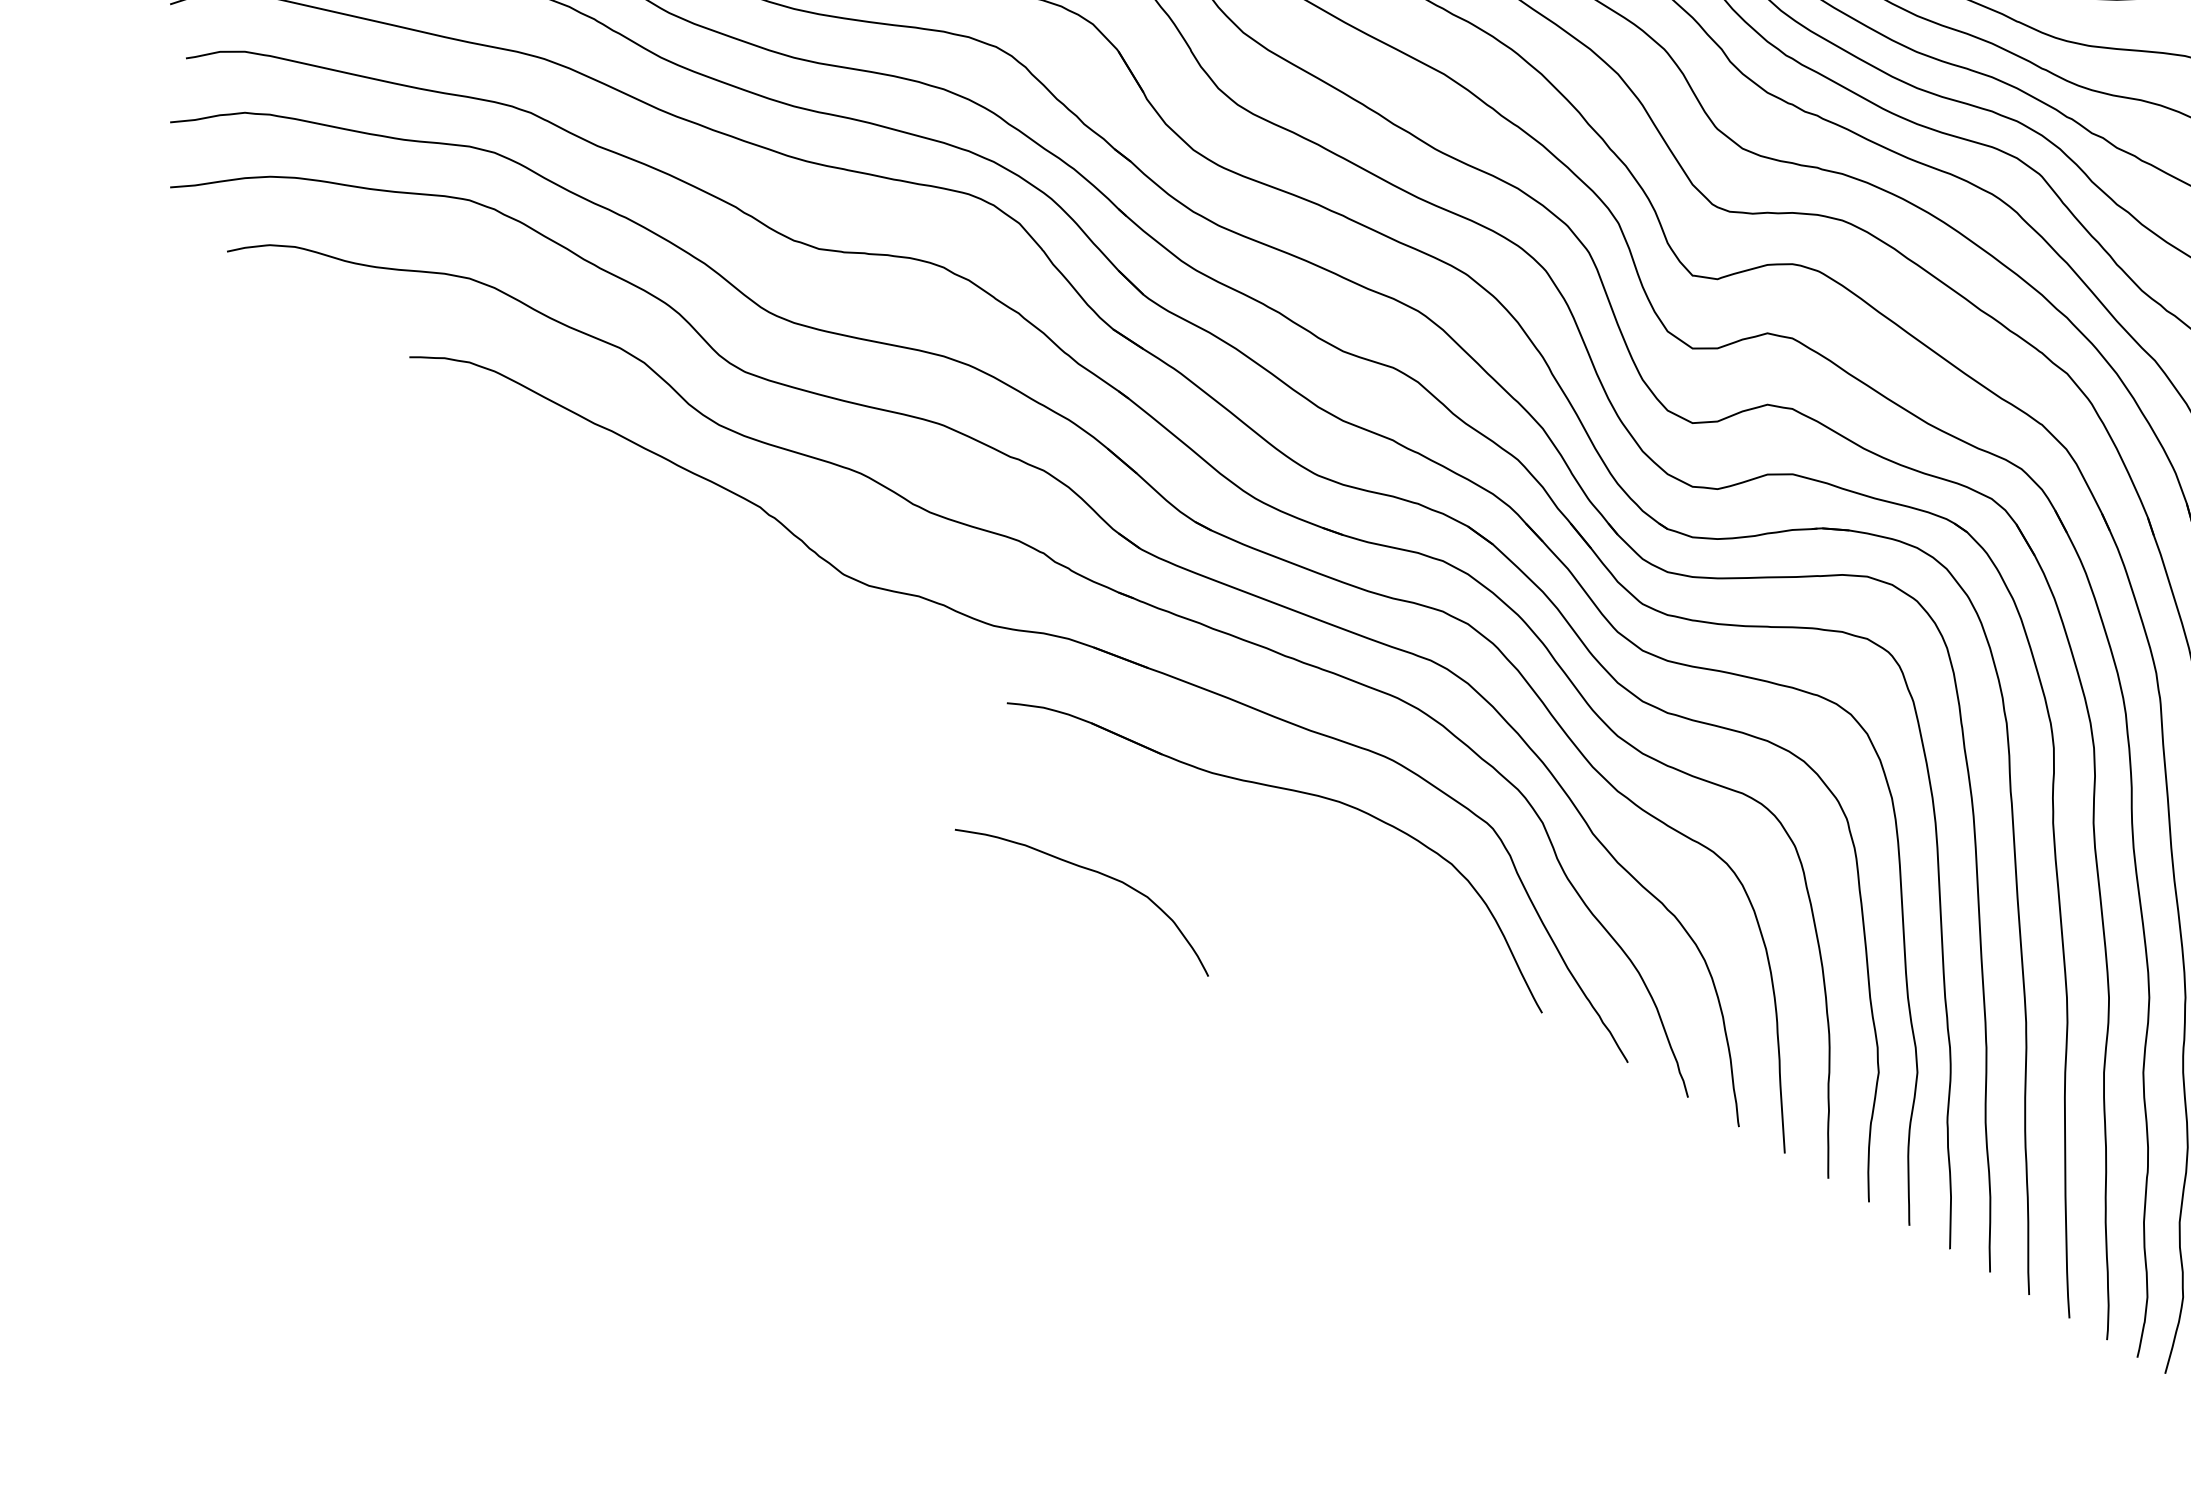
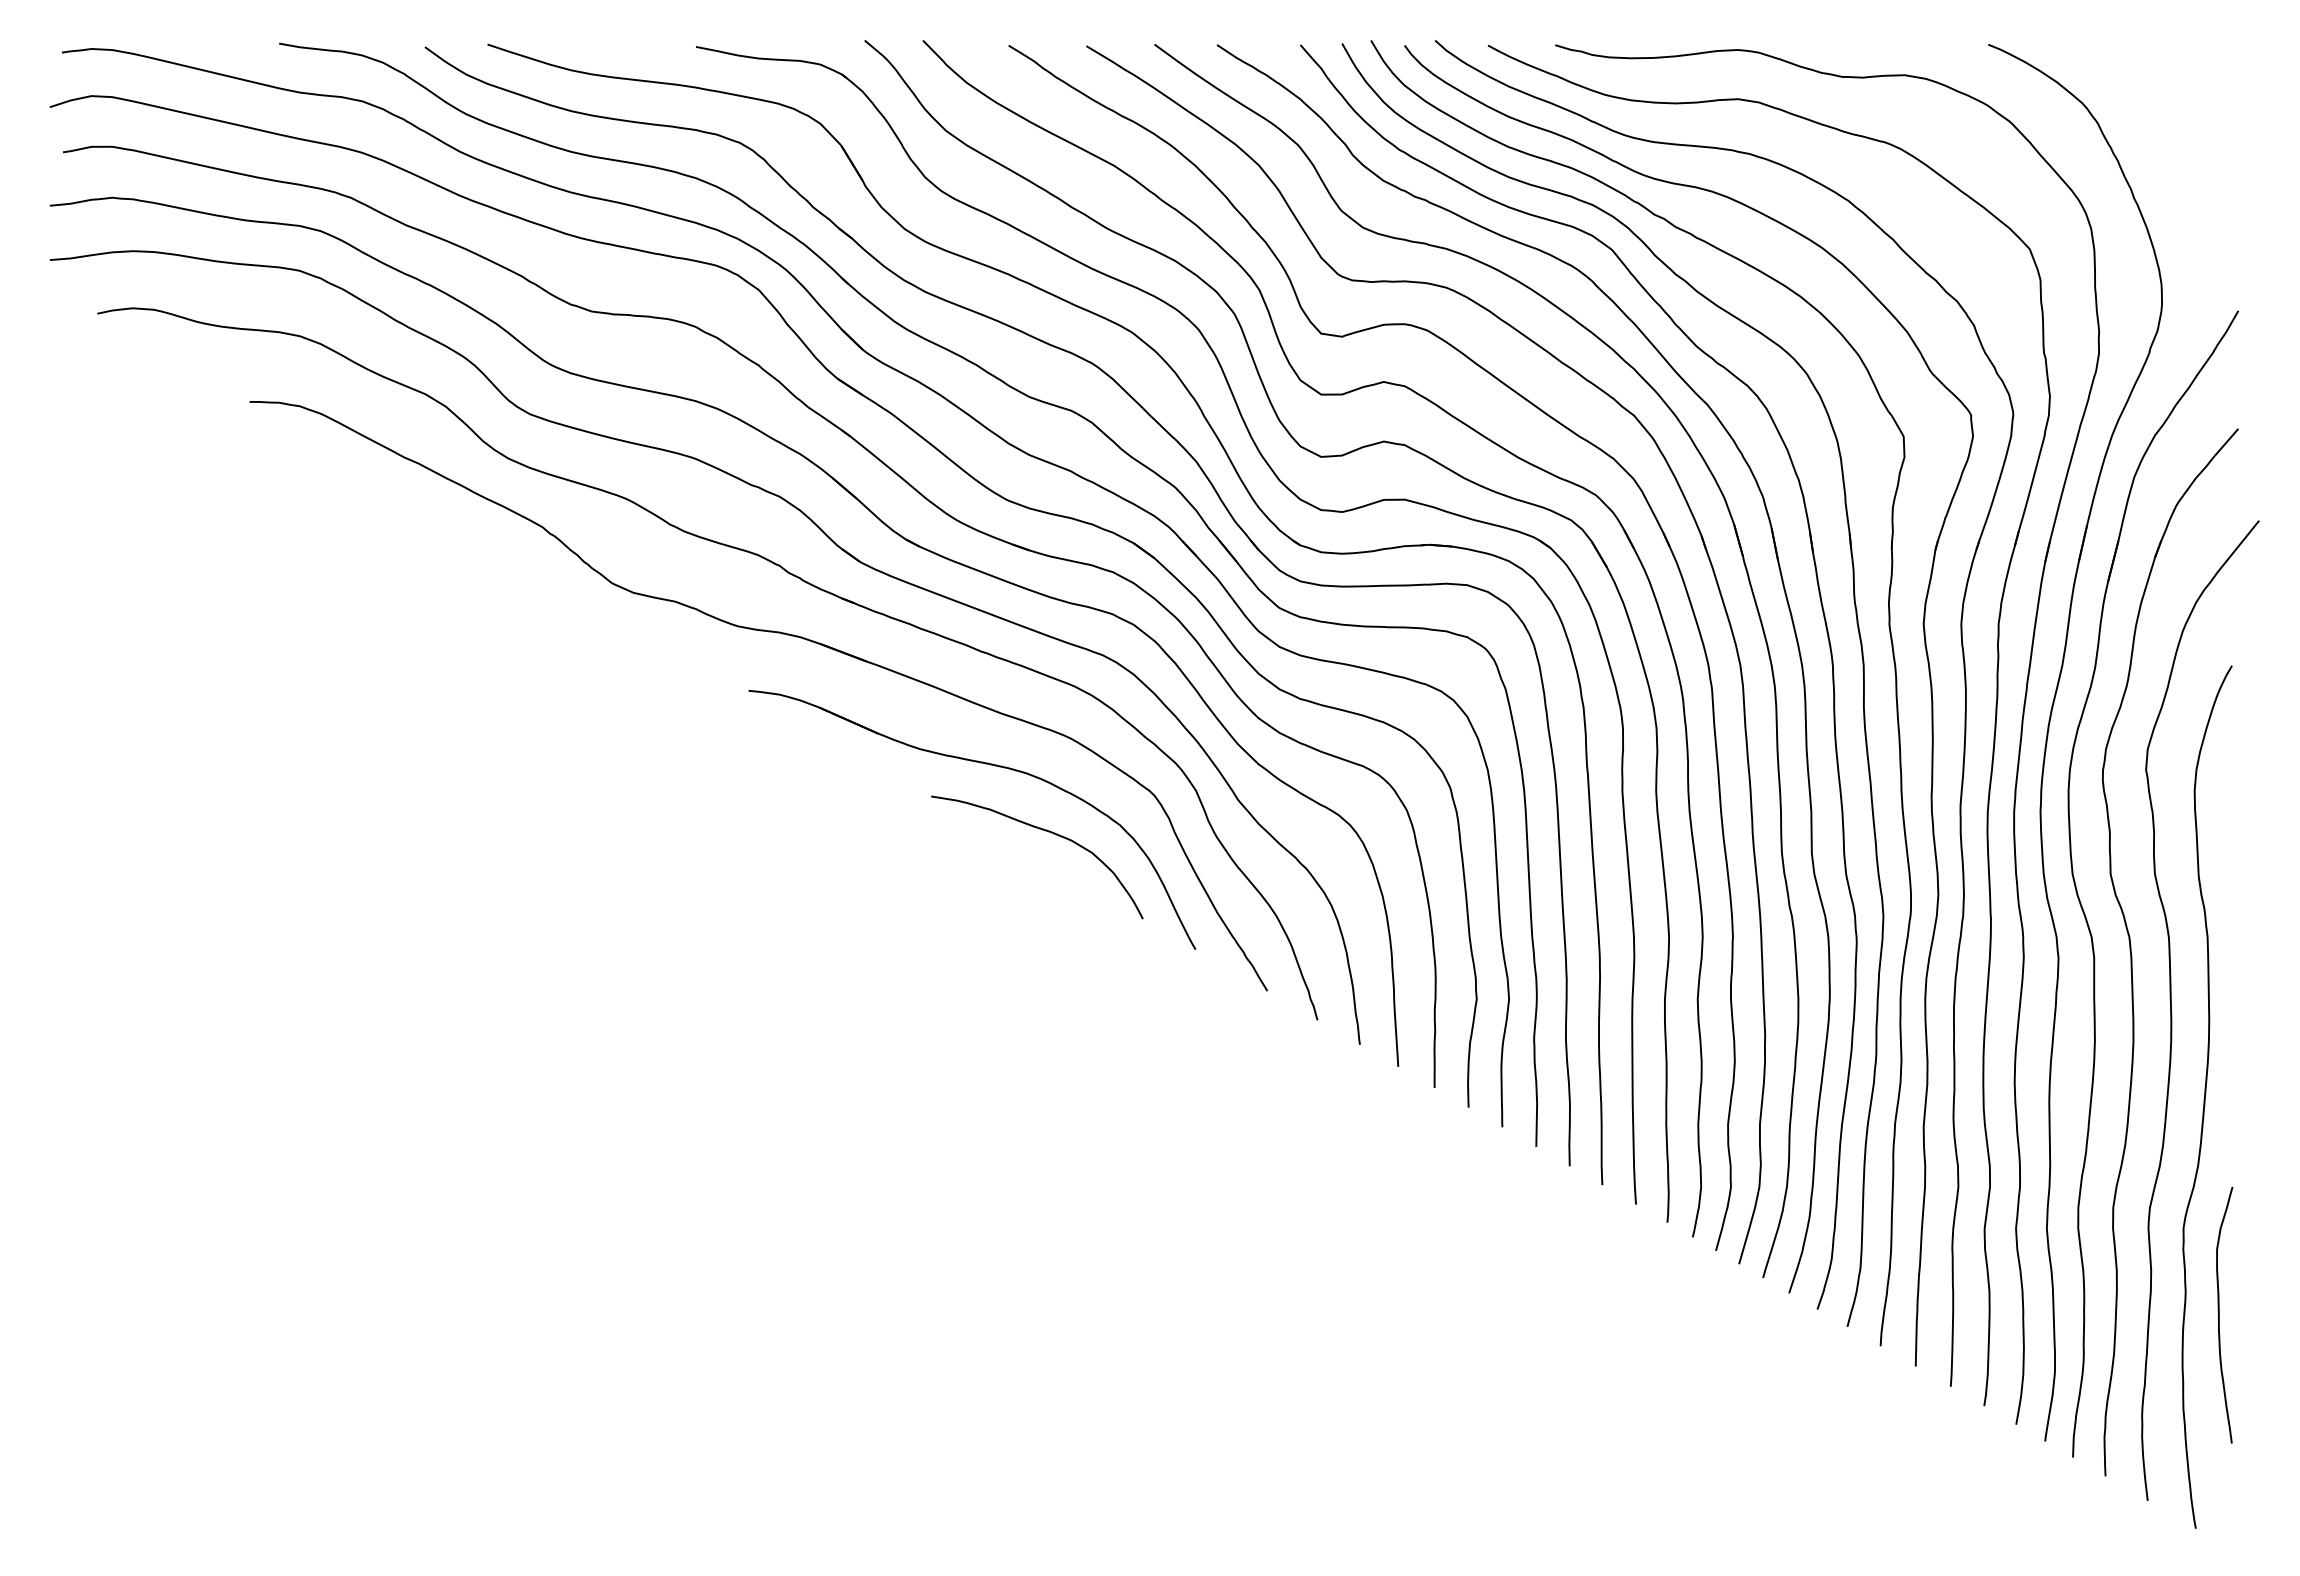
curve: (1091, 871) -> (1045, 831), moved

